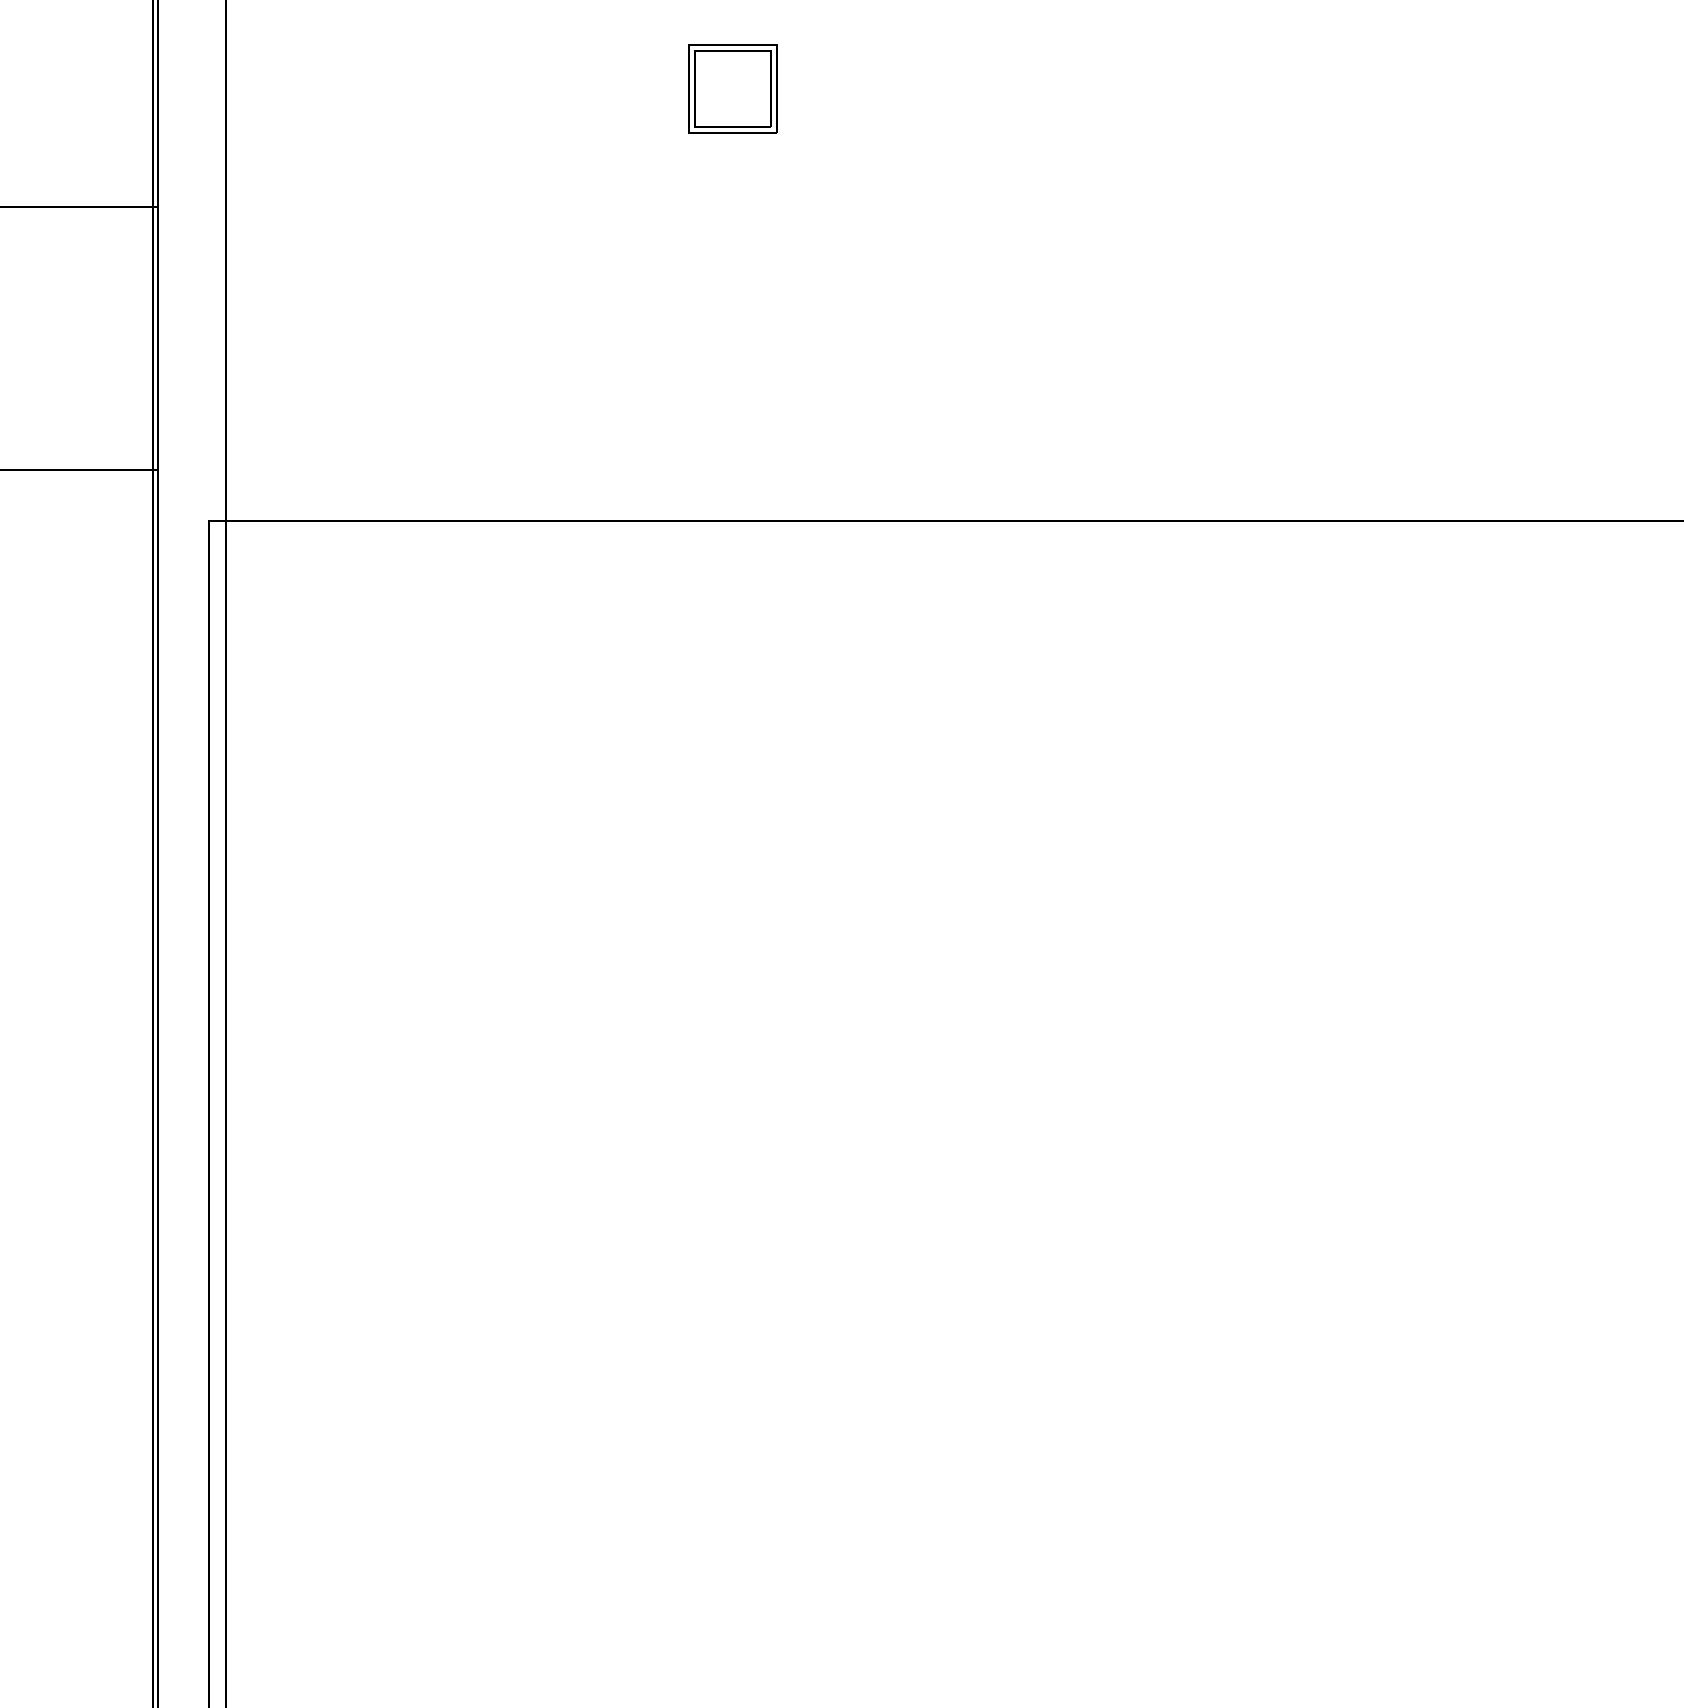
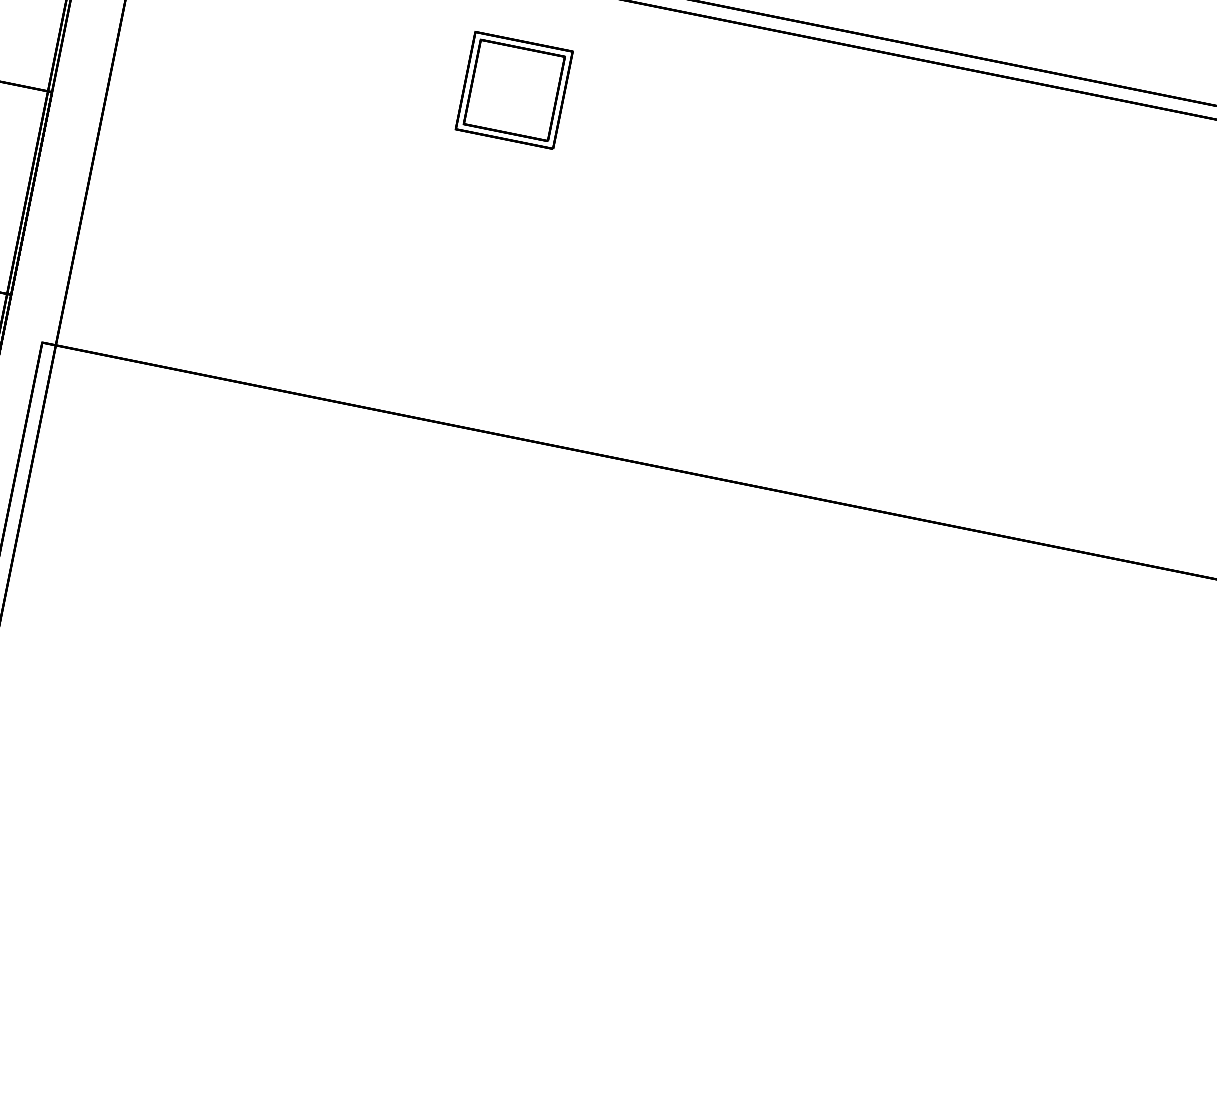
part: (732, 88) -> (514, 89), size x1.43

